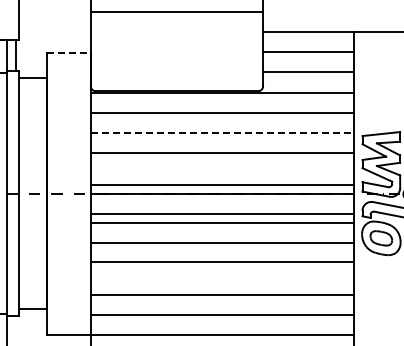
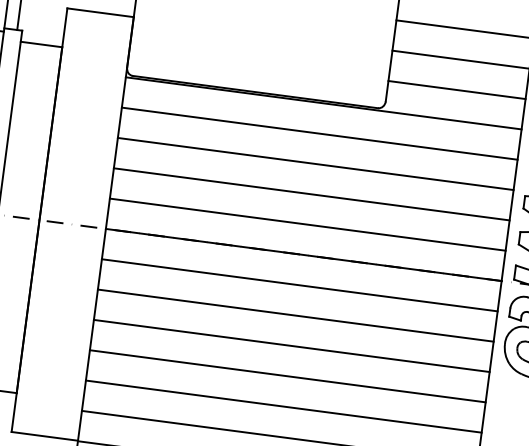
line: (69, 52) -> (101, 12), dashed -> solid
line: (222, 133) -> (315, 164), dashed -> solid
line: (222, 185) -> (307, 224), moved
line: (222, 223) -> (295, 316), moved
line: (222, 243) -> (291, 346), moved
line: (222, 262) -> (287, 376), moved

